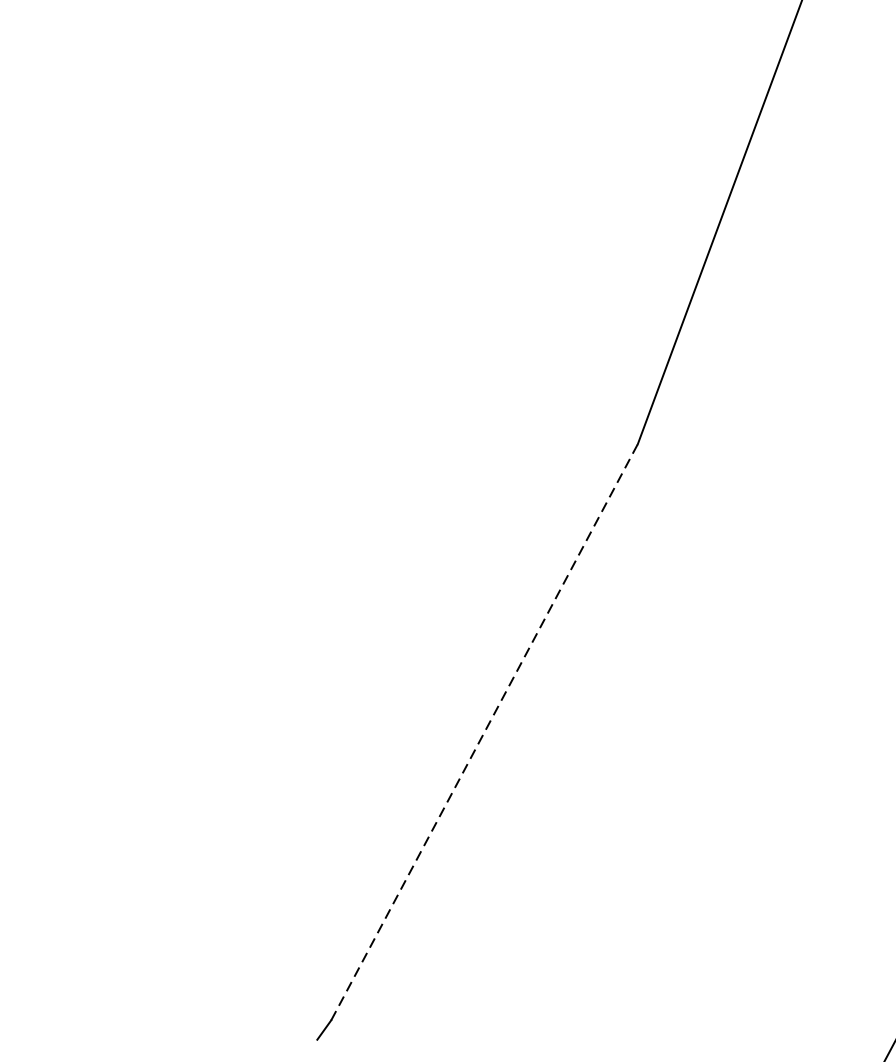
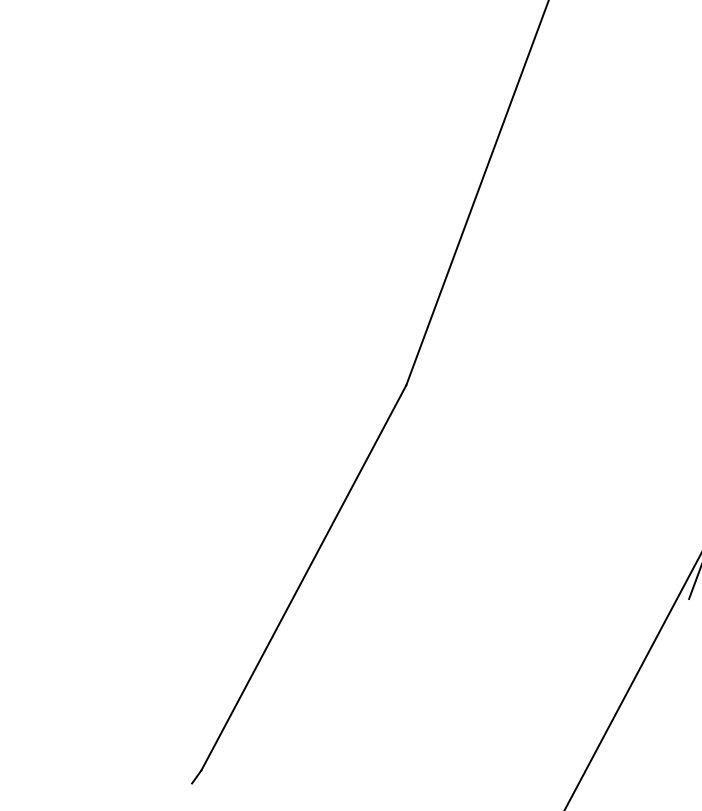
line: (485, 731) -> (304, 577), dashed -> solid

